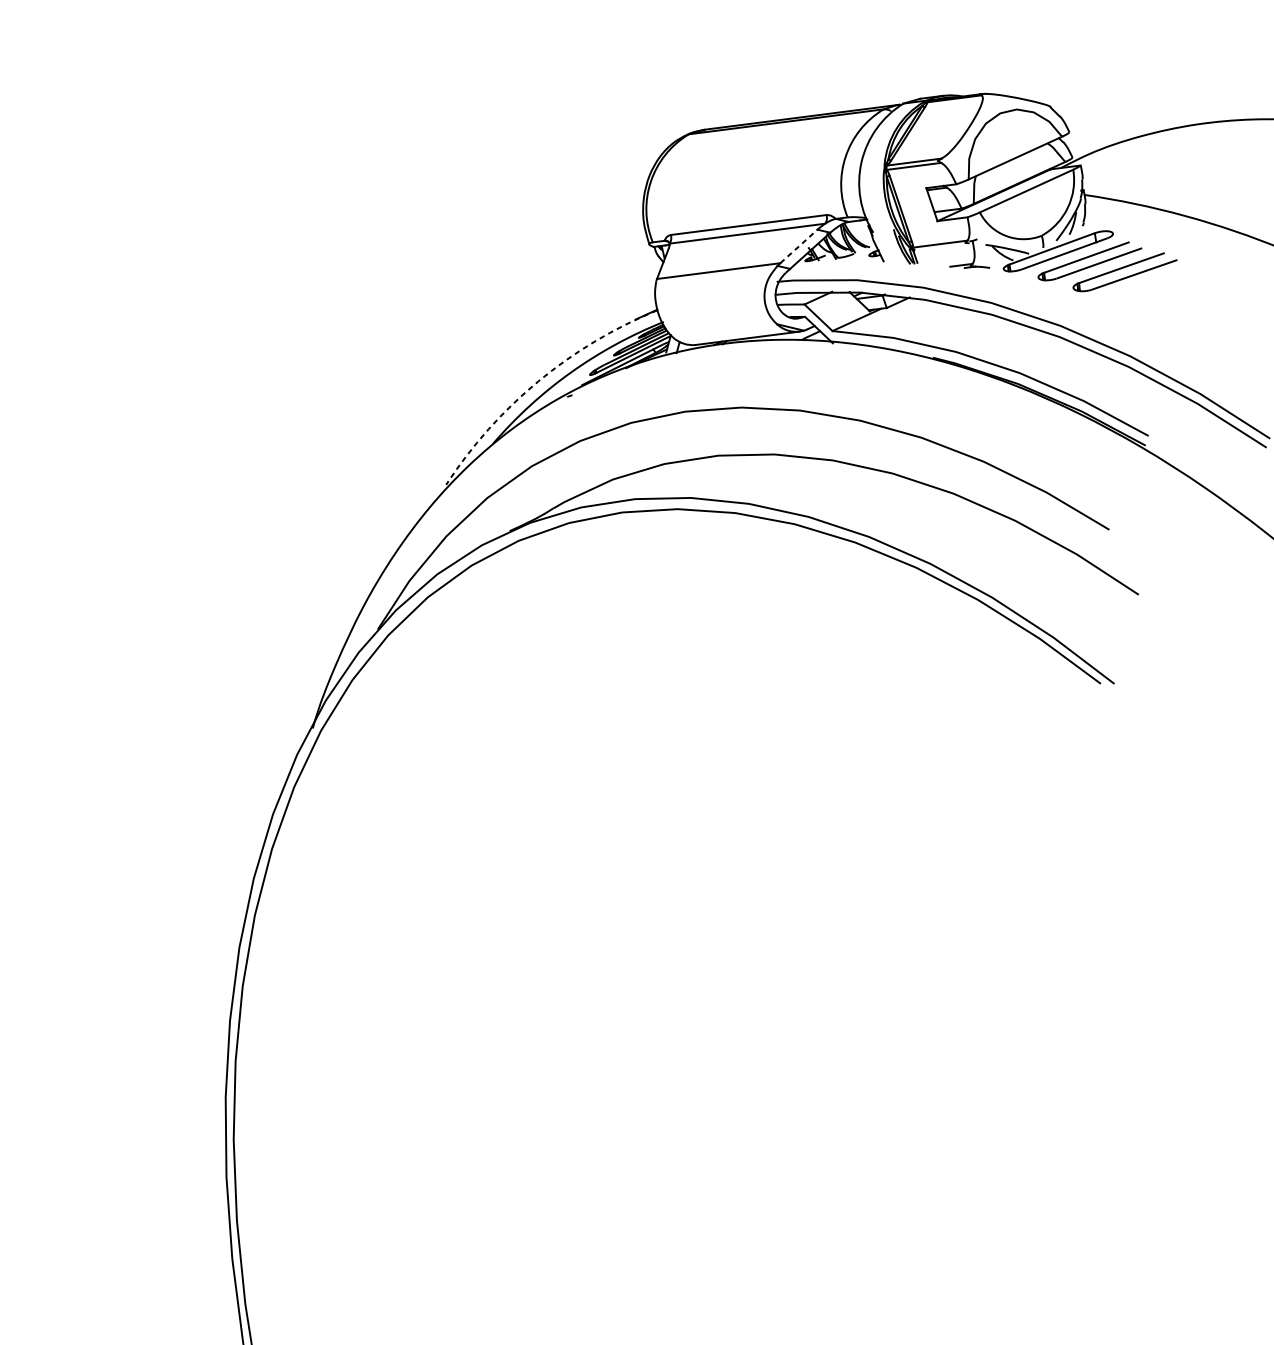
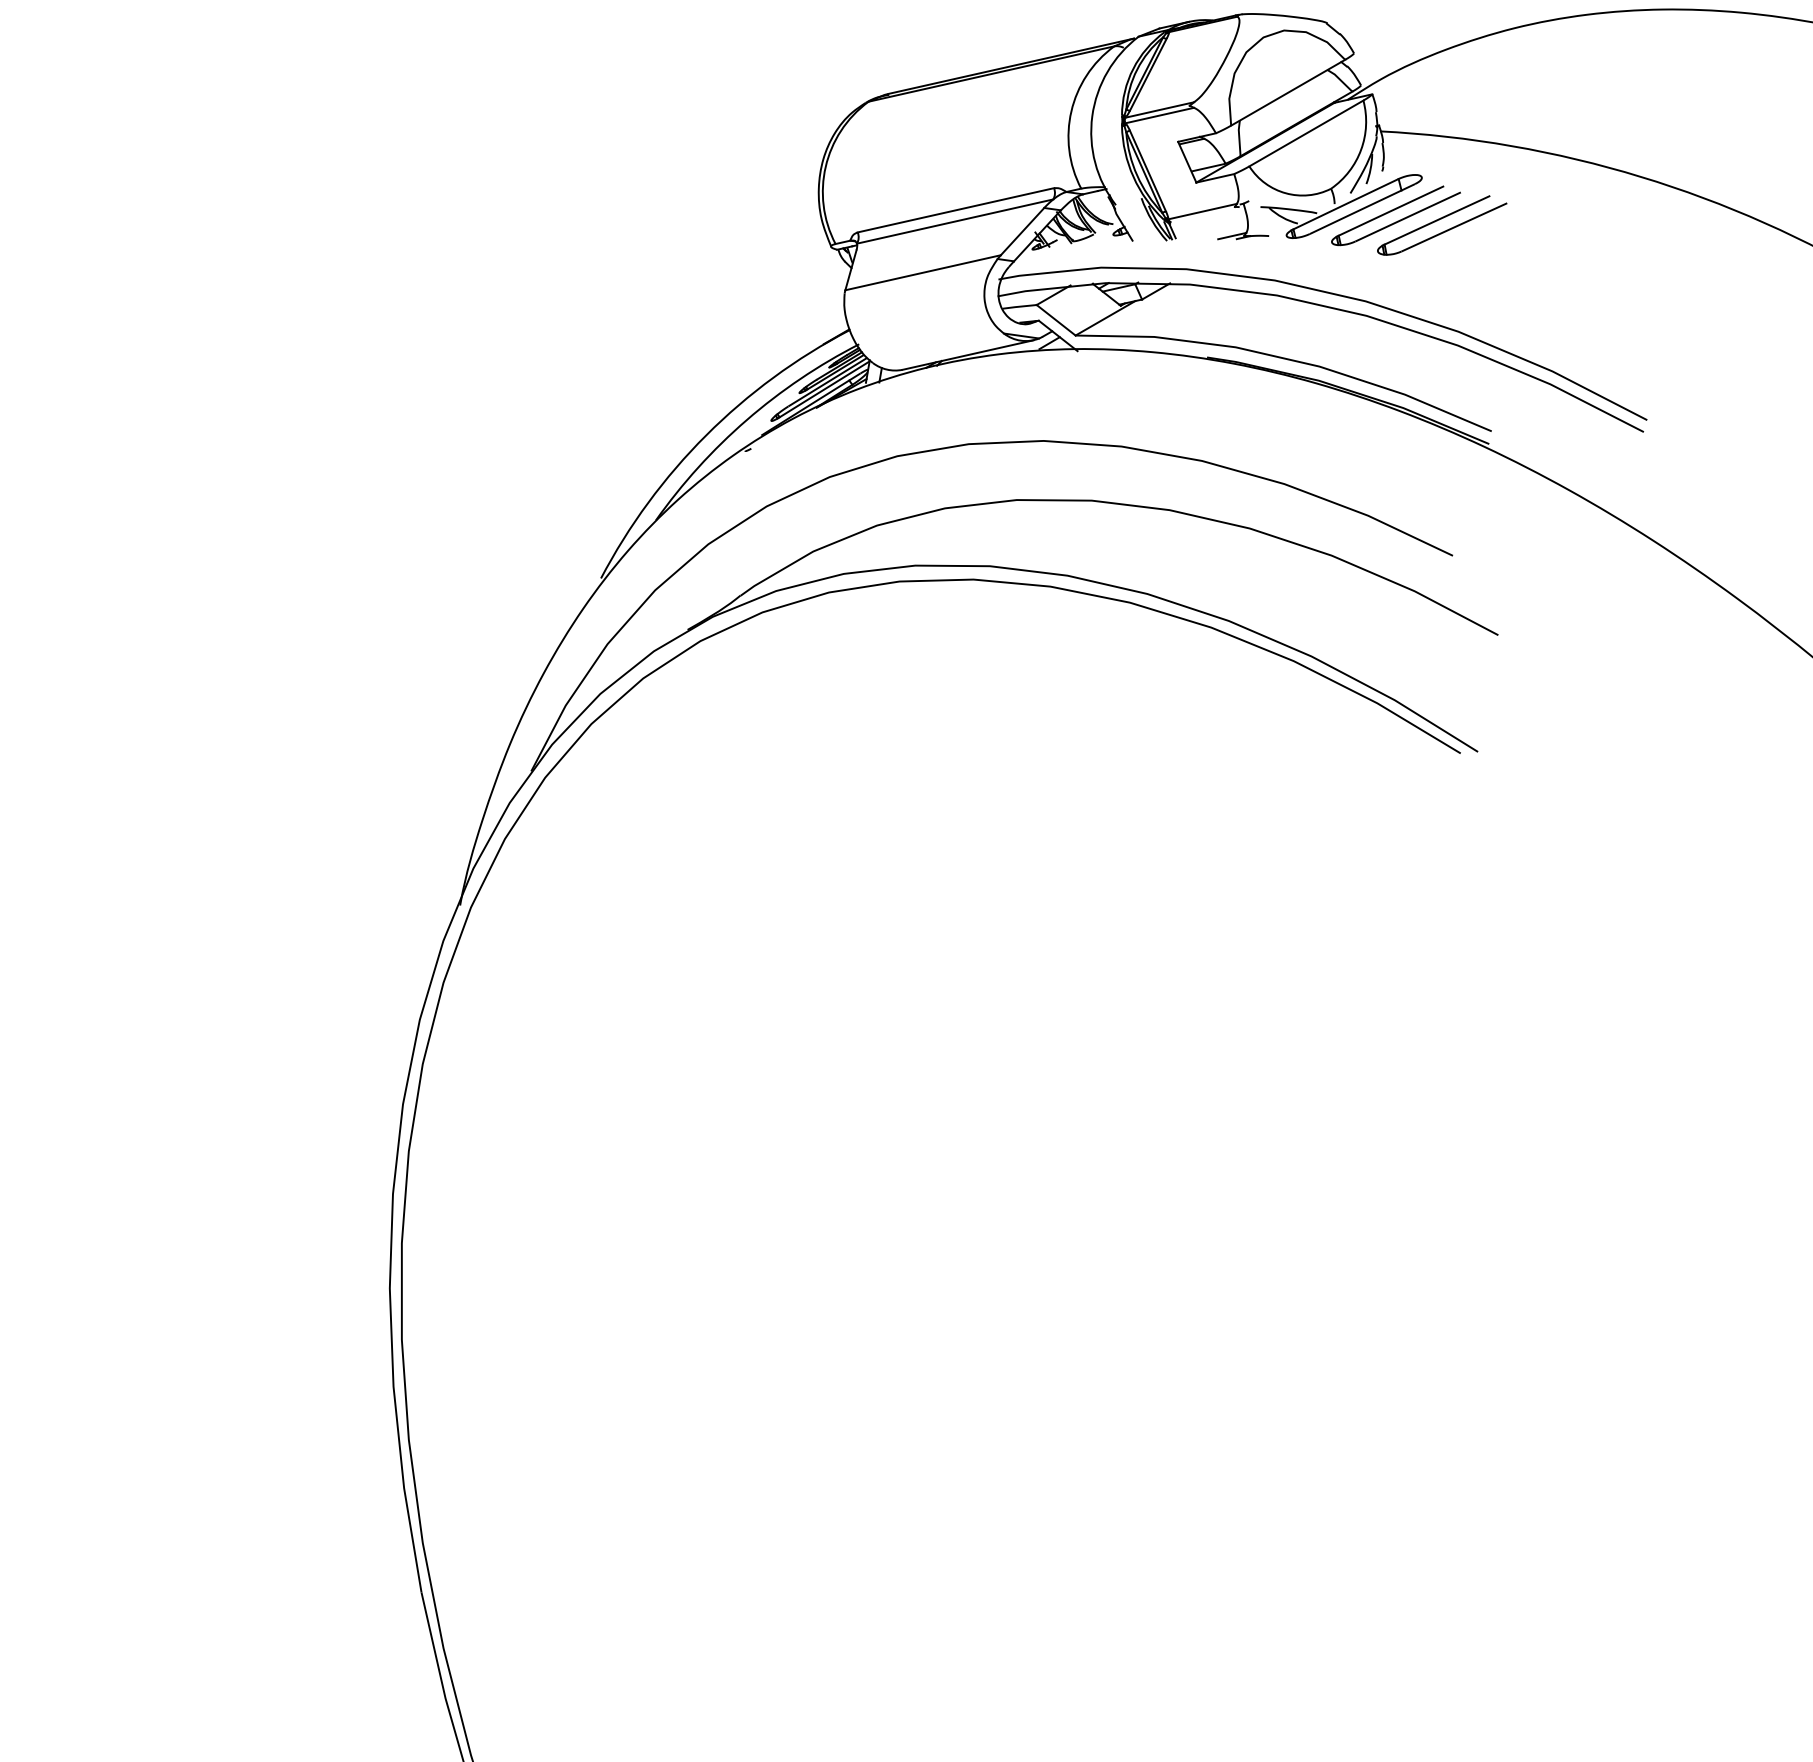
line: (798, 246) -> (1022, 231), dashed -> solid
arc: (538, 381) -> (706, 435), dashed -> solid

